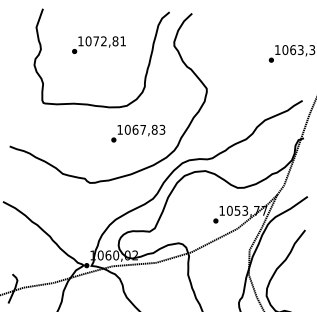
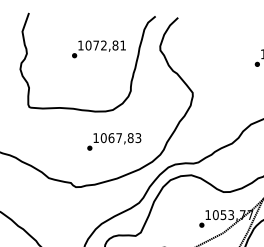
text: (98, 44) -> (98, 48), moved
text: (138, 133) -> (114, 141), moved

